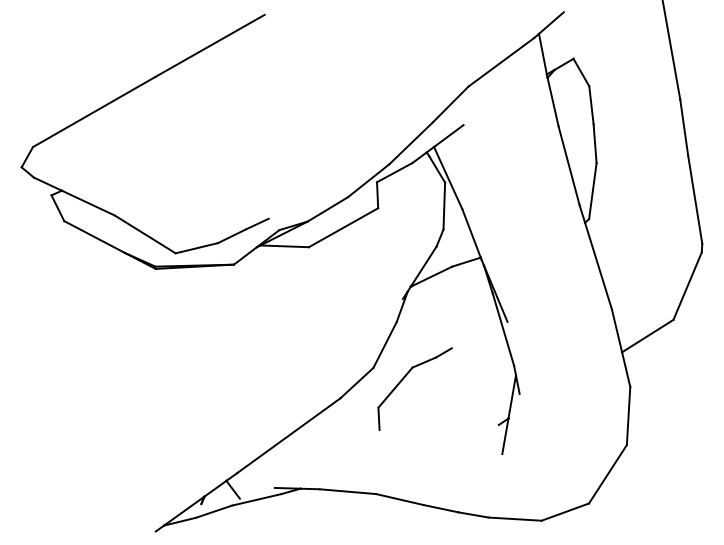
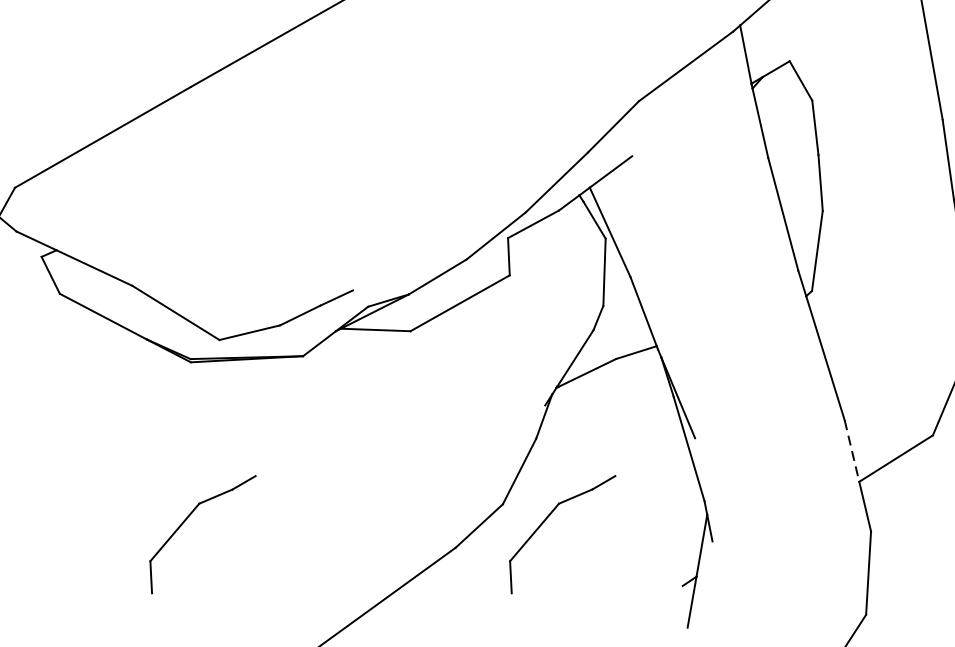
line: (617, 331) -> (852, 452), solid -> dashed
part: (153, 378) -> (187, 519), added

